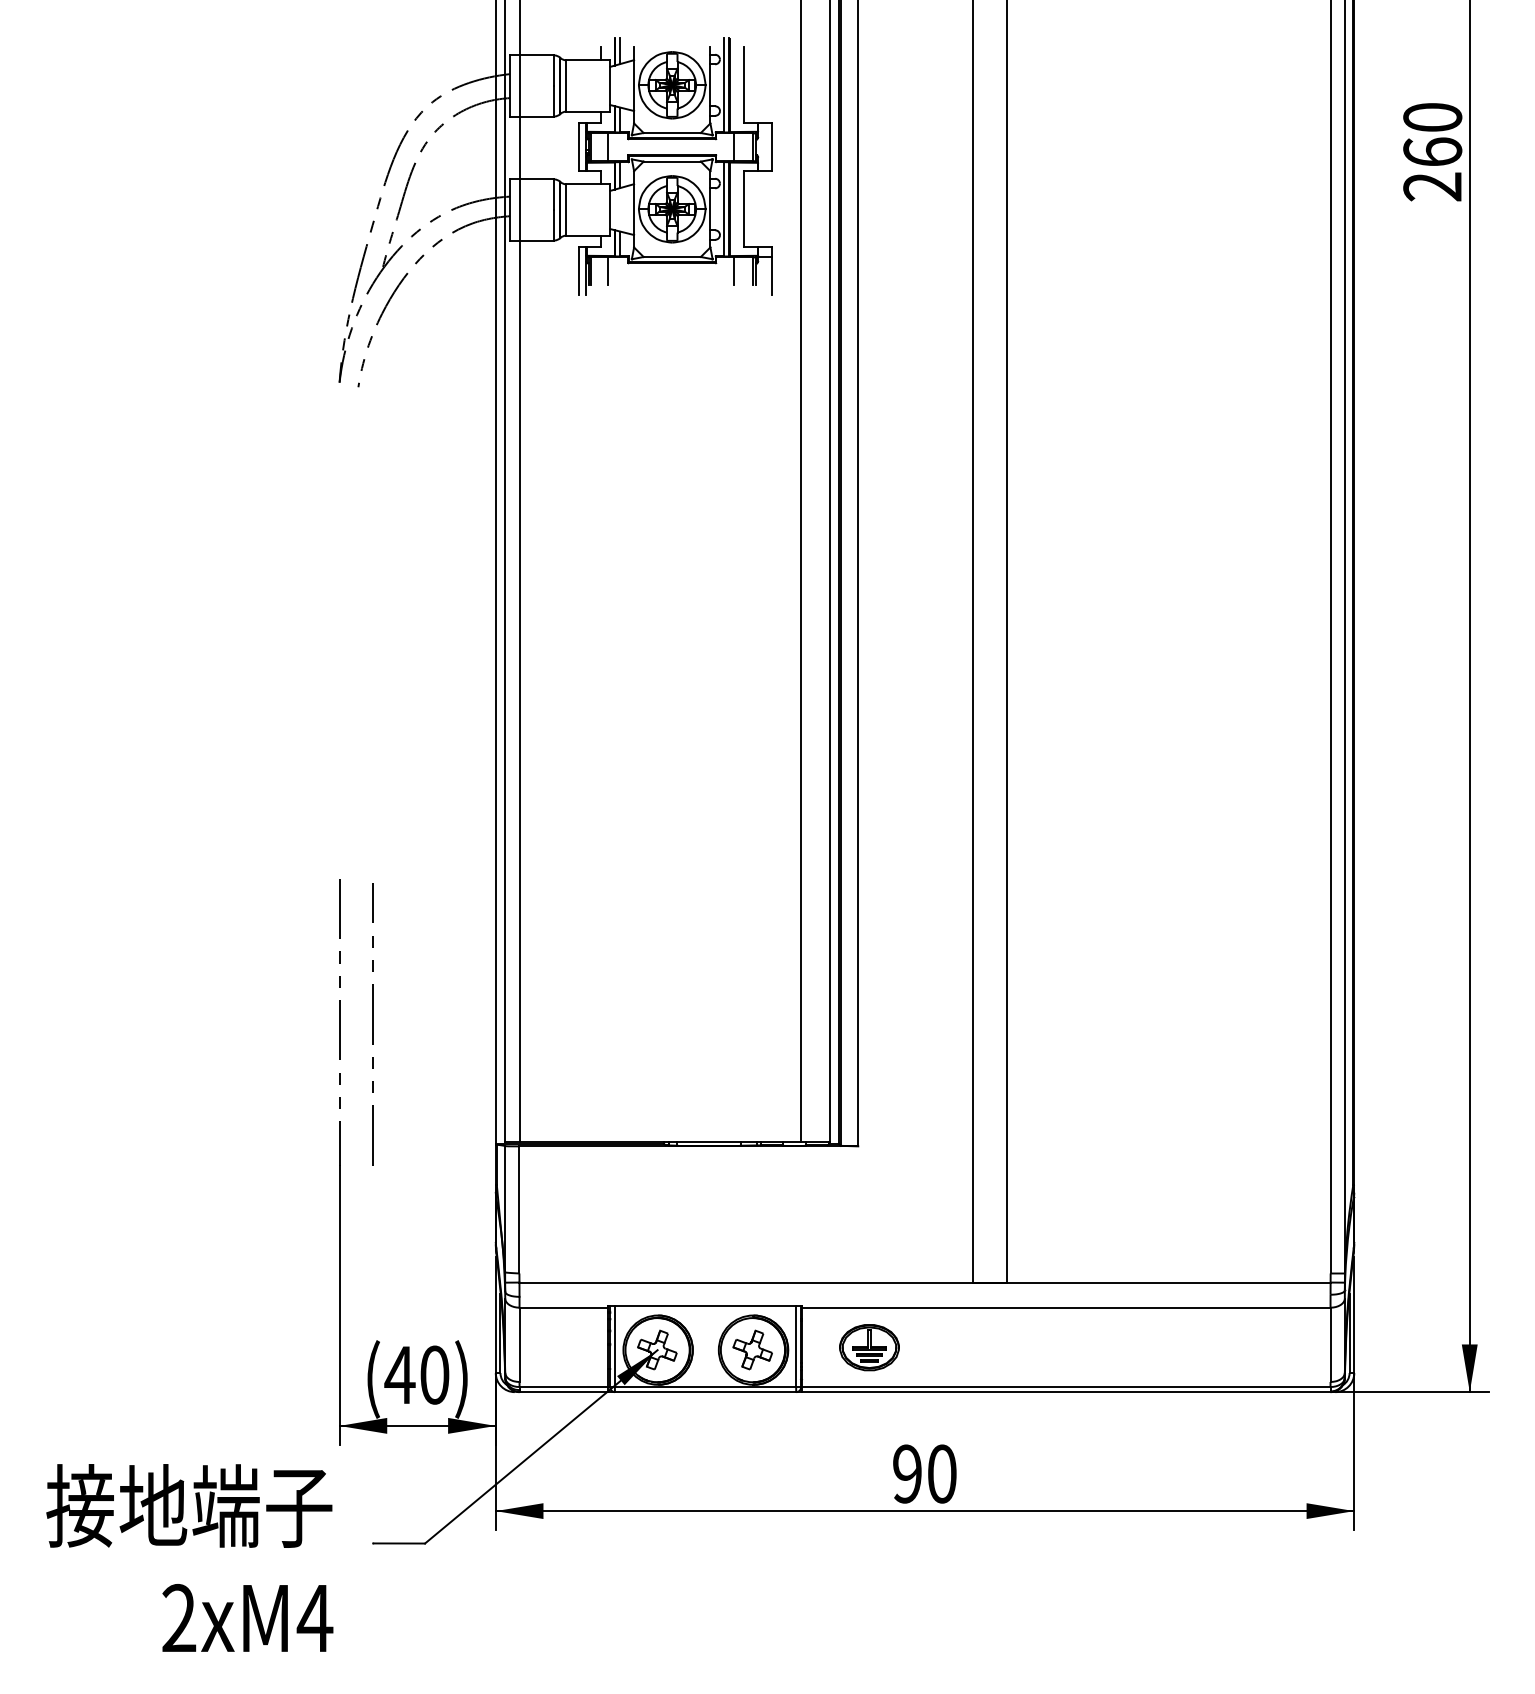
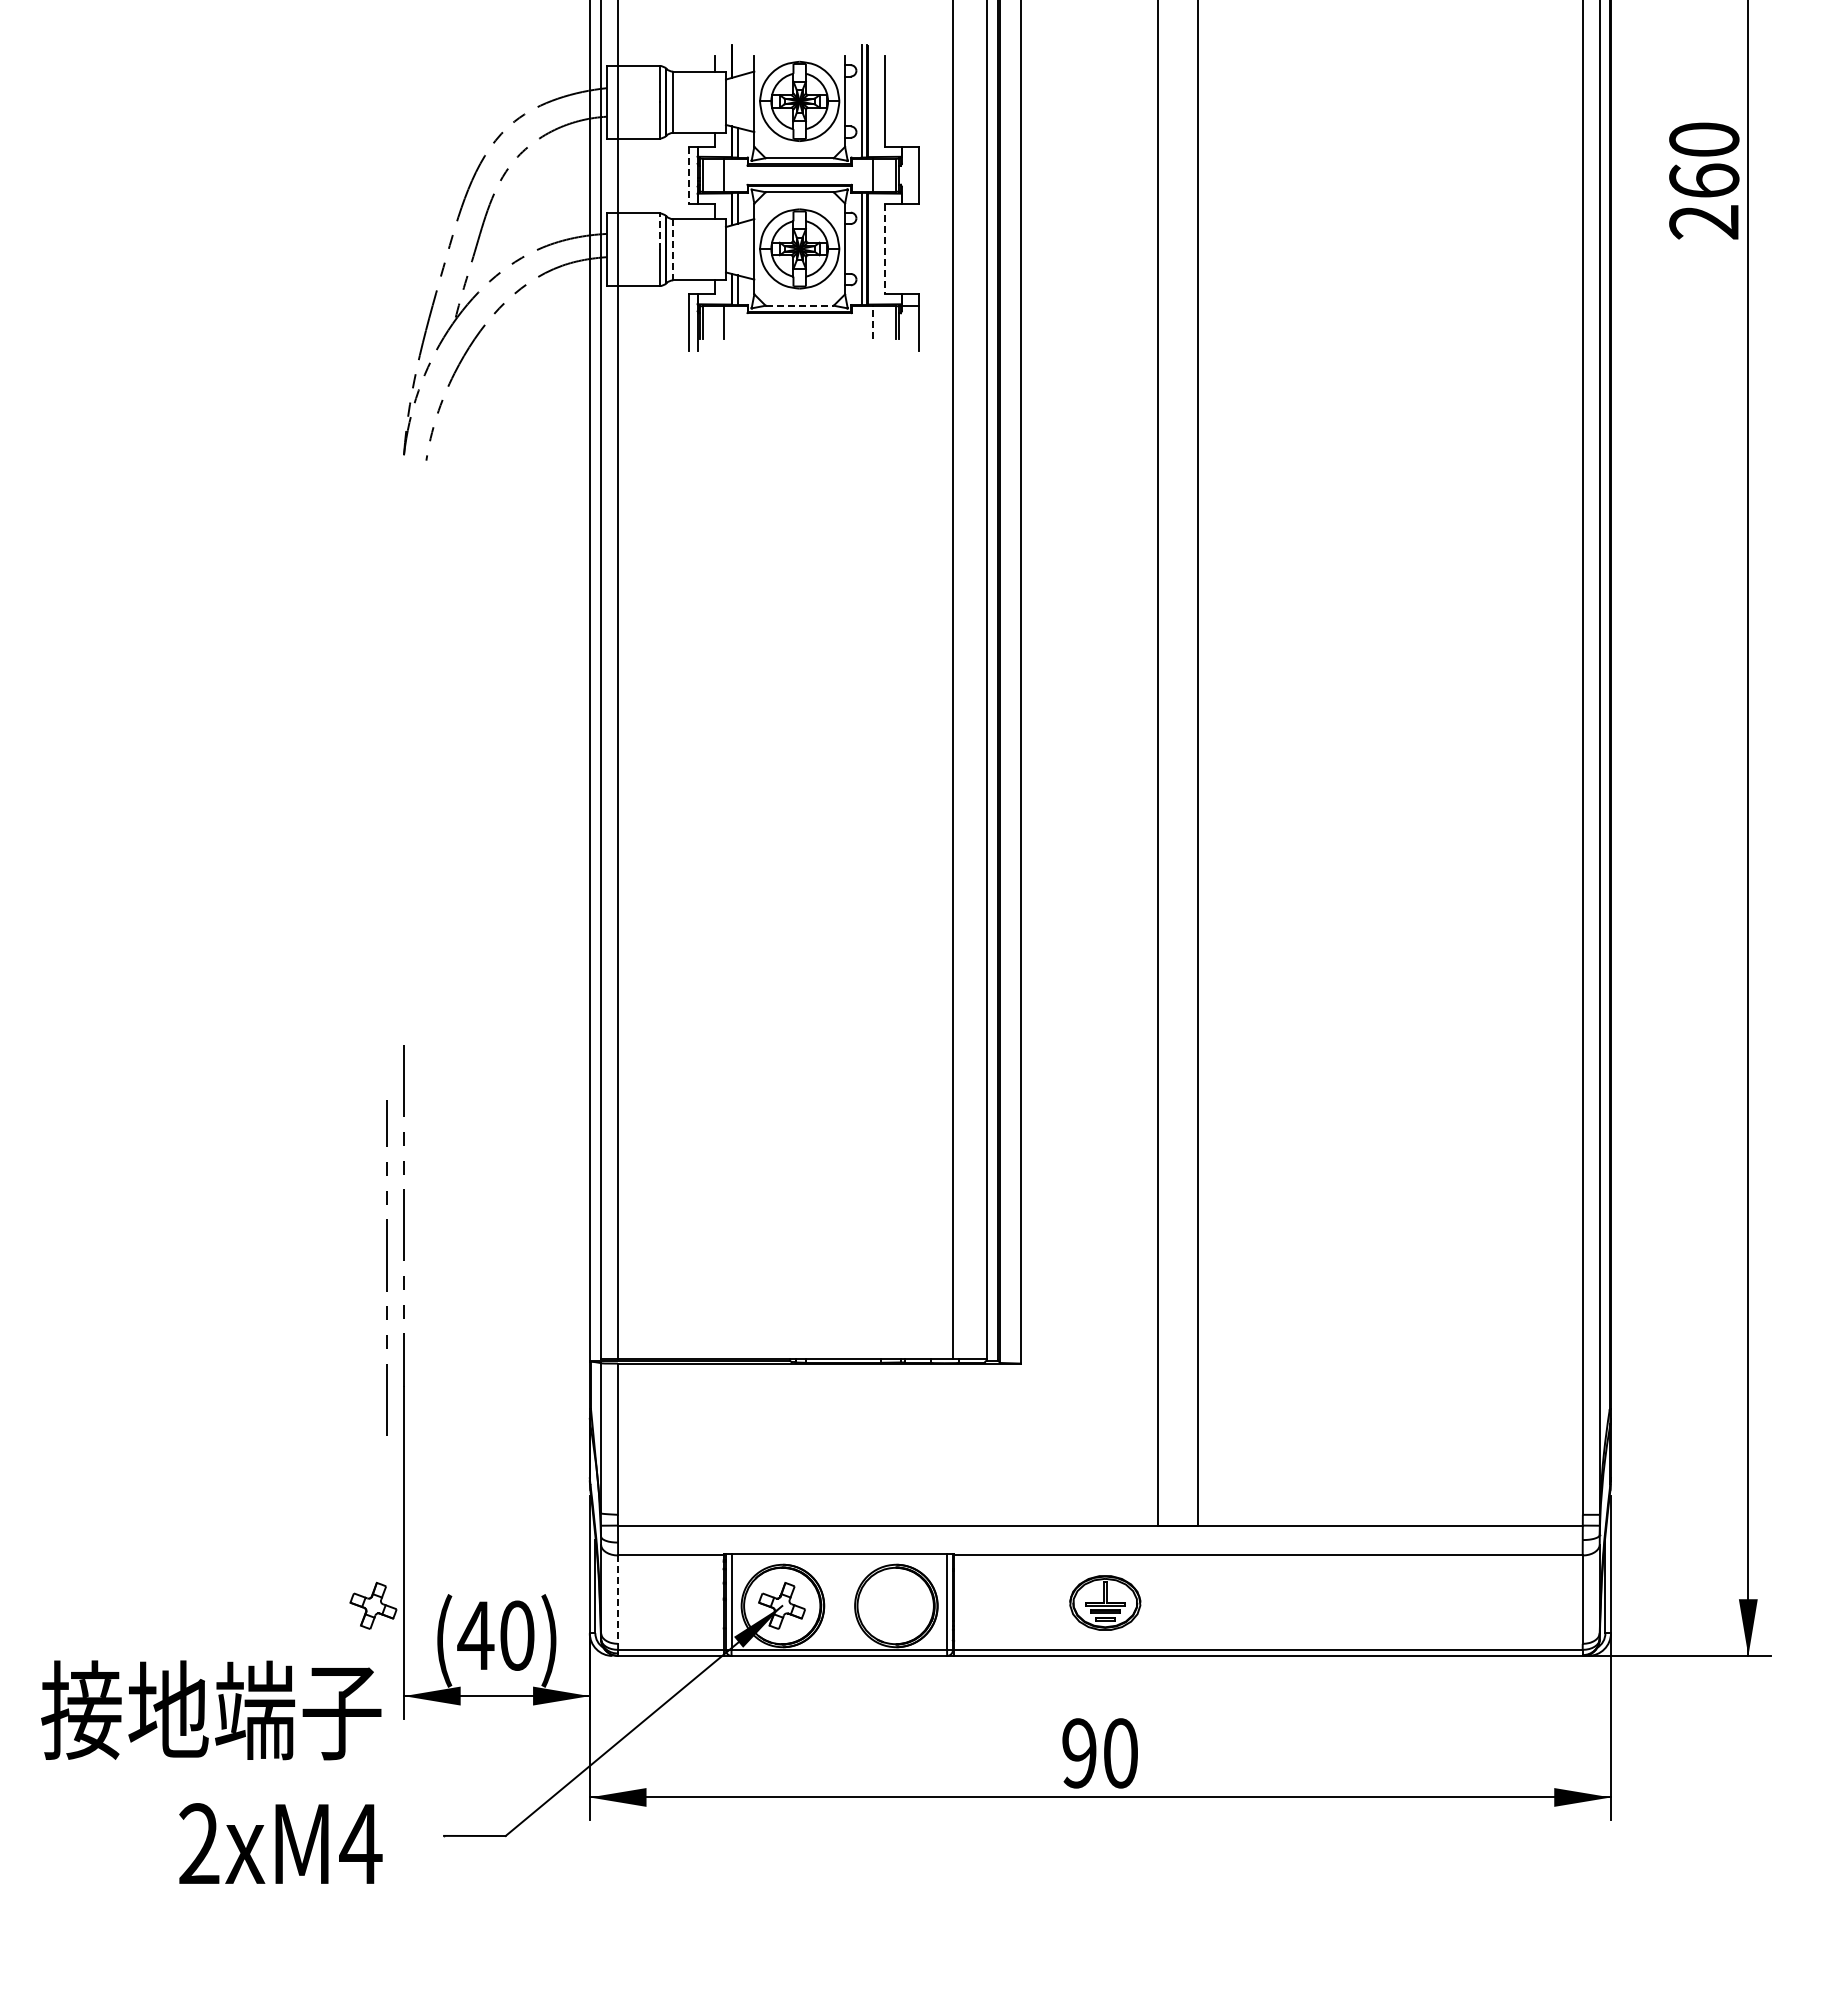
line: (619, 50) -> (737, 60), removed
line: (578, 147) -> (688, 175), solid -> dashed
line: (554, 194) -> (659, 231), solid -> dashed
line: (566, 209) -> (673, 249), solid -> dashed
line: (743, 209) -> (884, 249), solid -> dashed
line: (672, 256) -> (800, 305), solid -> dashed
line: (733, 271) -> (872, 322), solid -> dashed
line: (372, 1024) -> (386, 1267), moved
line: (519, 1345) -> (618, 1600), solid -> dashed
part: (869, 1347) -> (1105, 1602), moved
part: (752, 1349) -> (373, 1605), moved
text: (189, 1557) -> (211, 1771), moved

